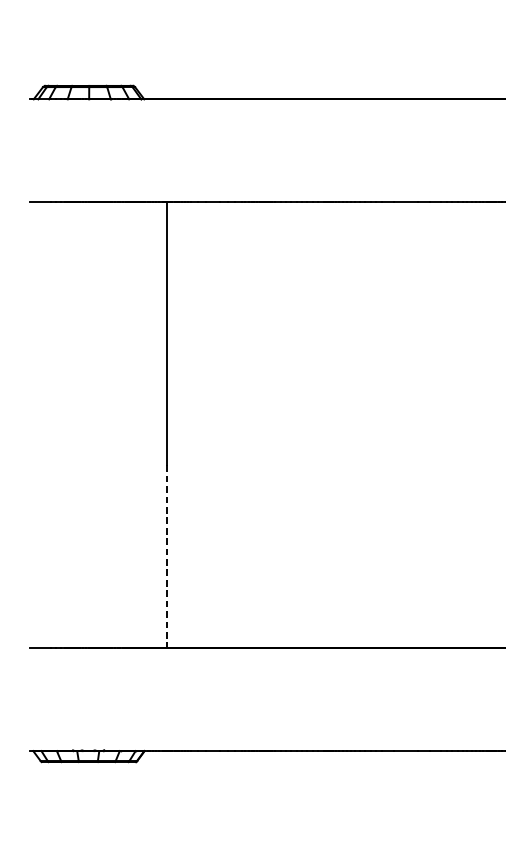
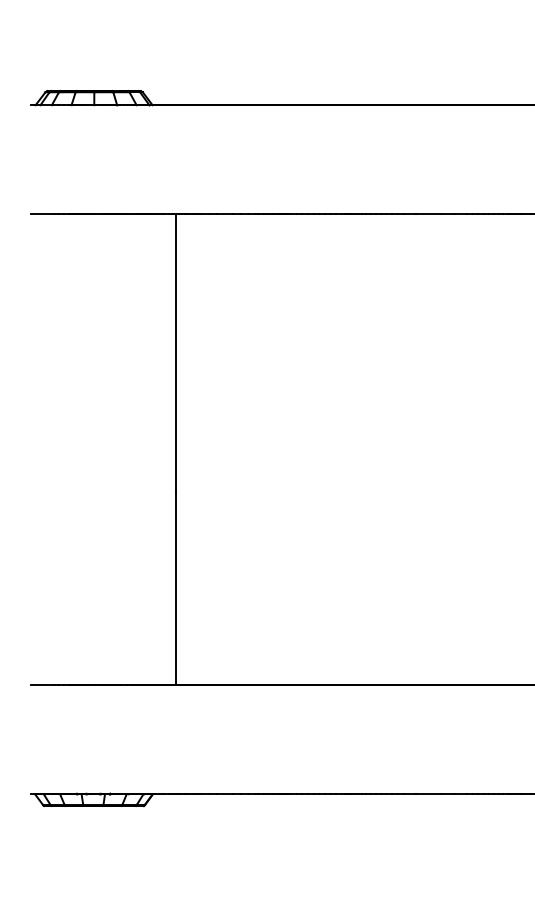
line: (166, 557) -> (176, 589), dashed -> solid

